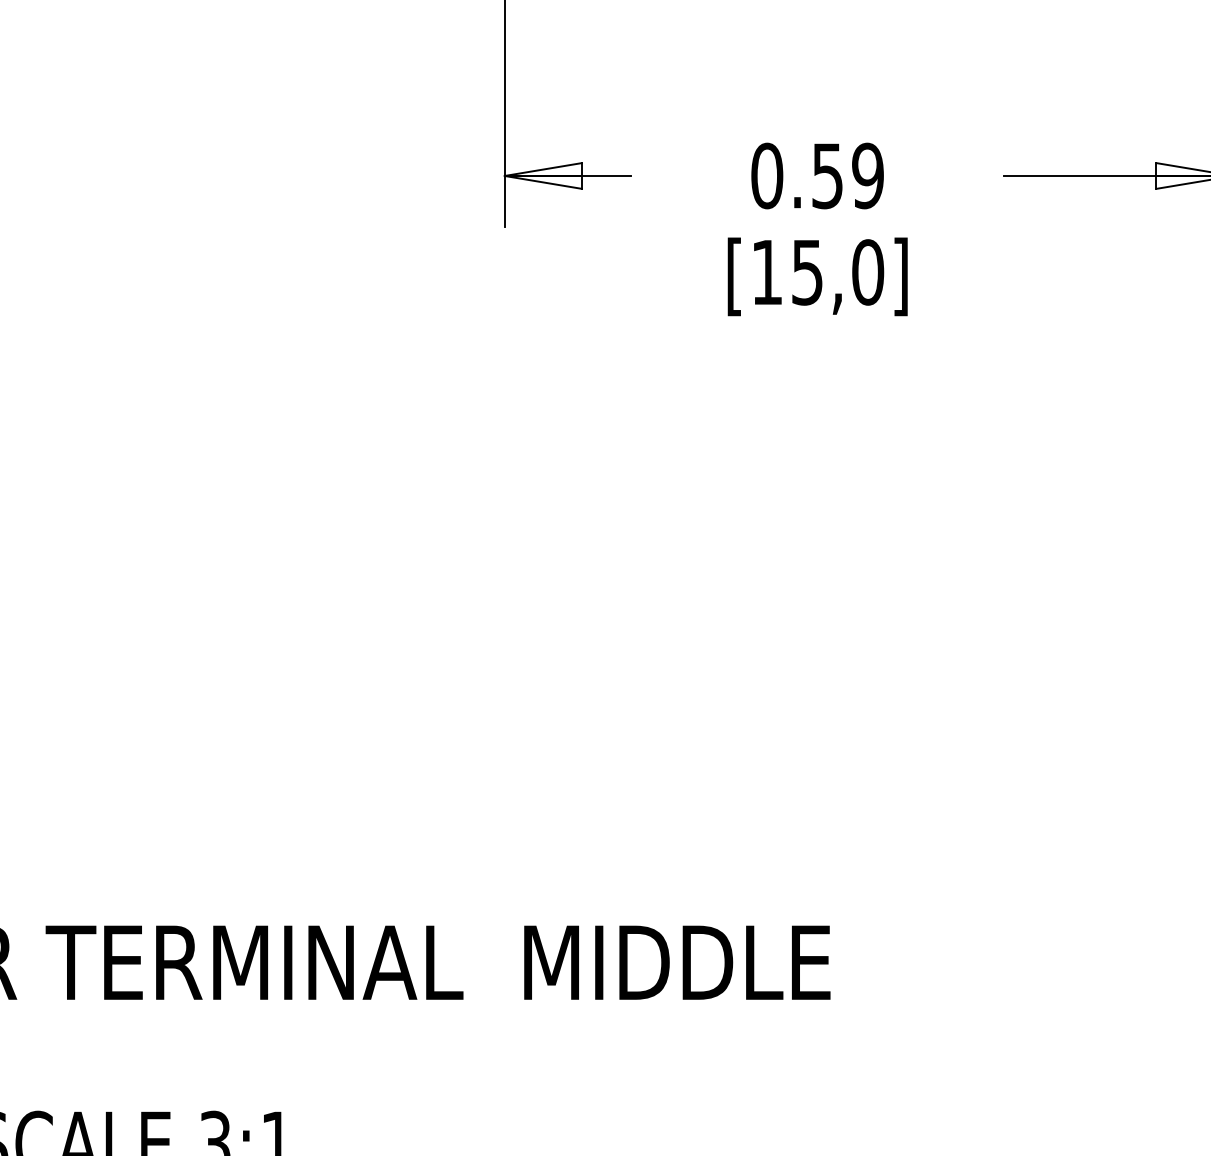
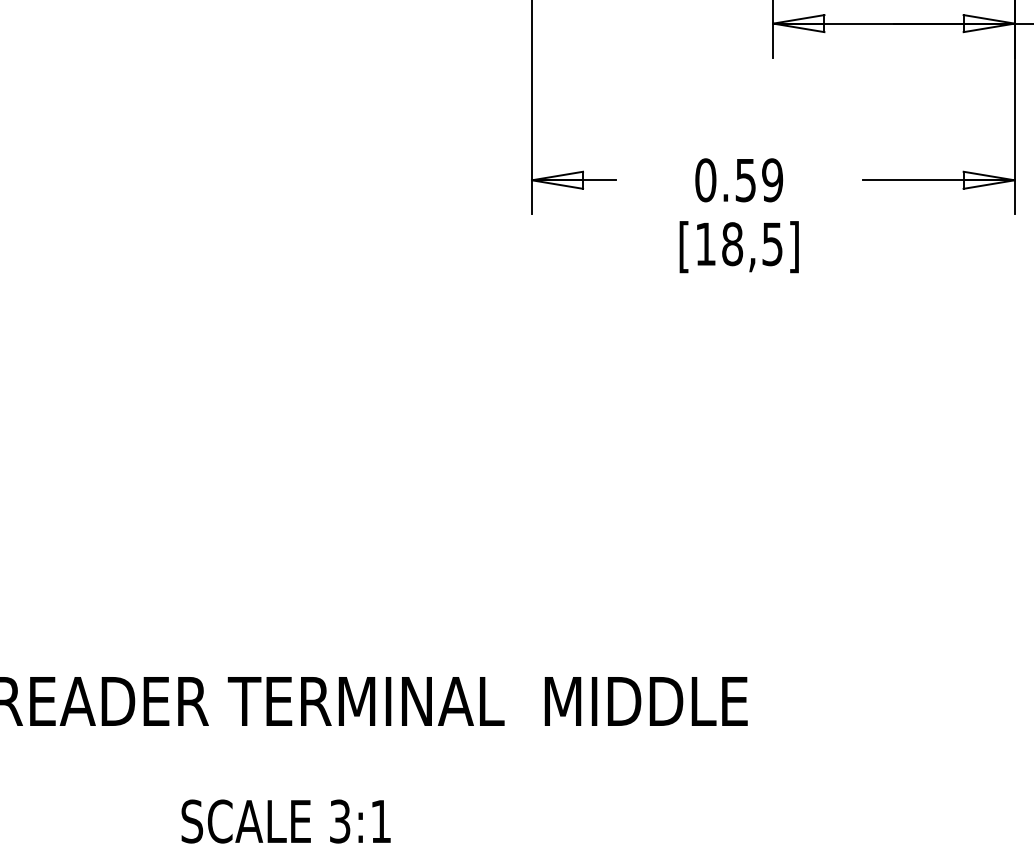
text: (837, 272) -> (752, 244), [15,0] -> [18,5]

